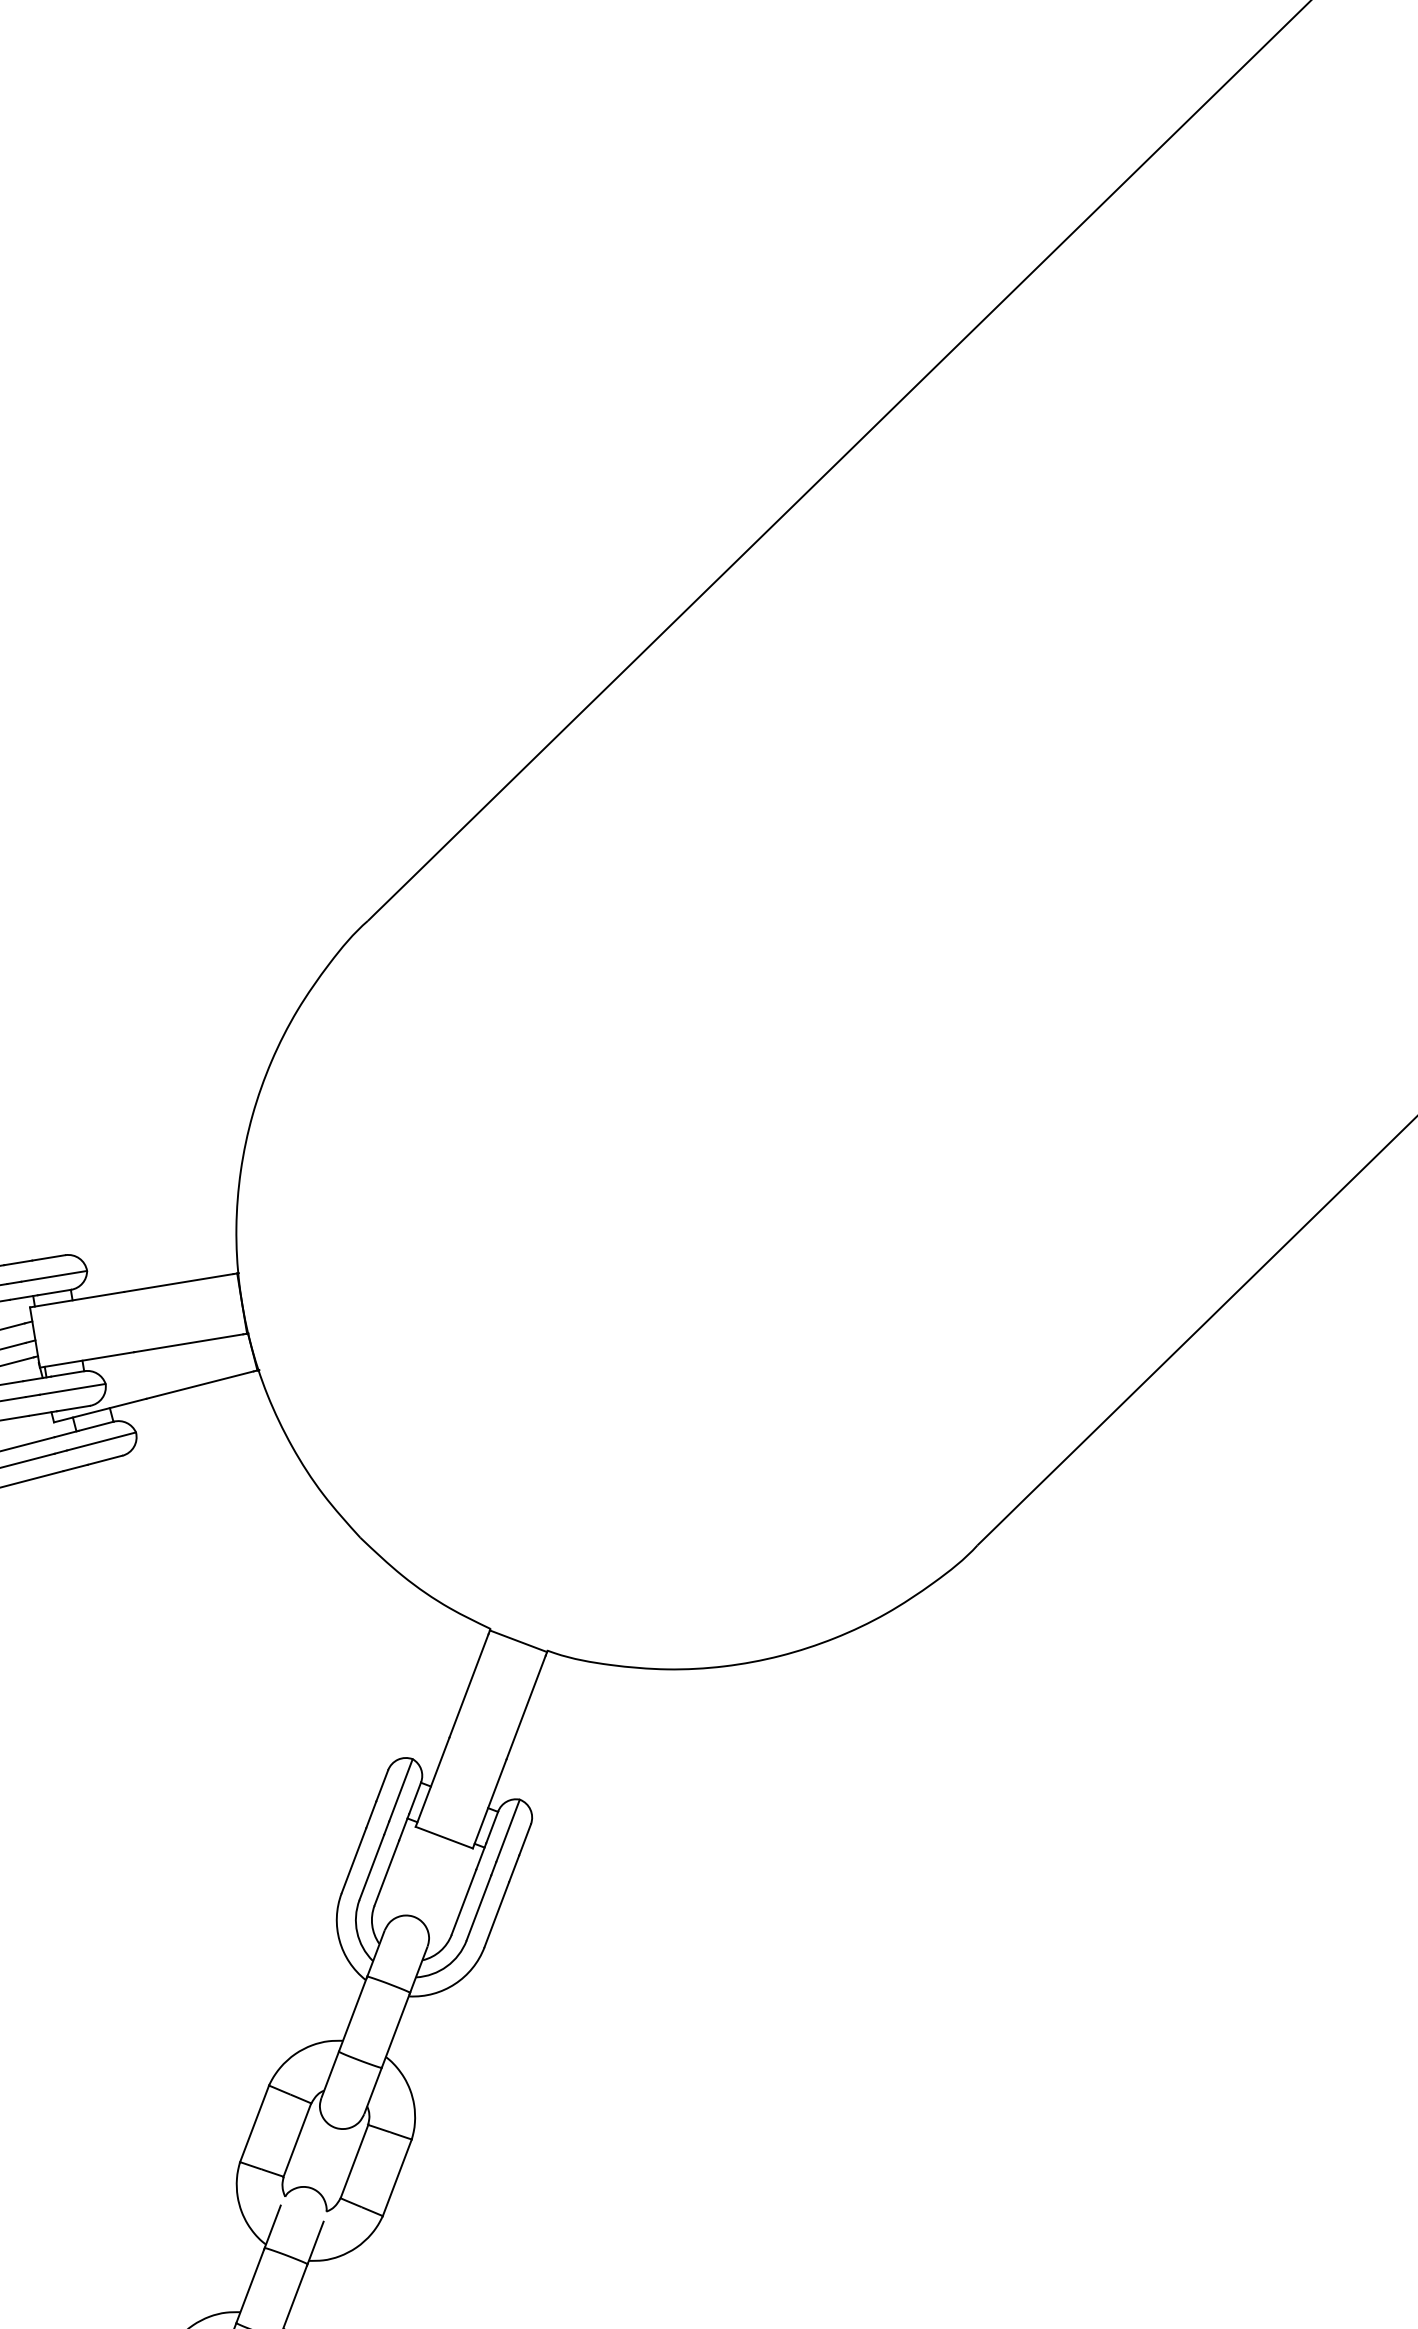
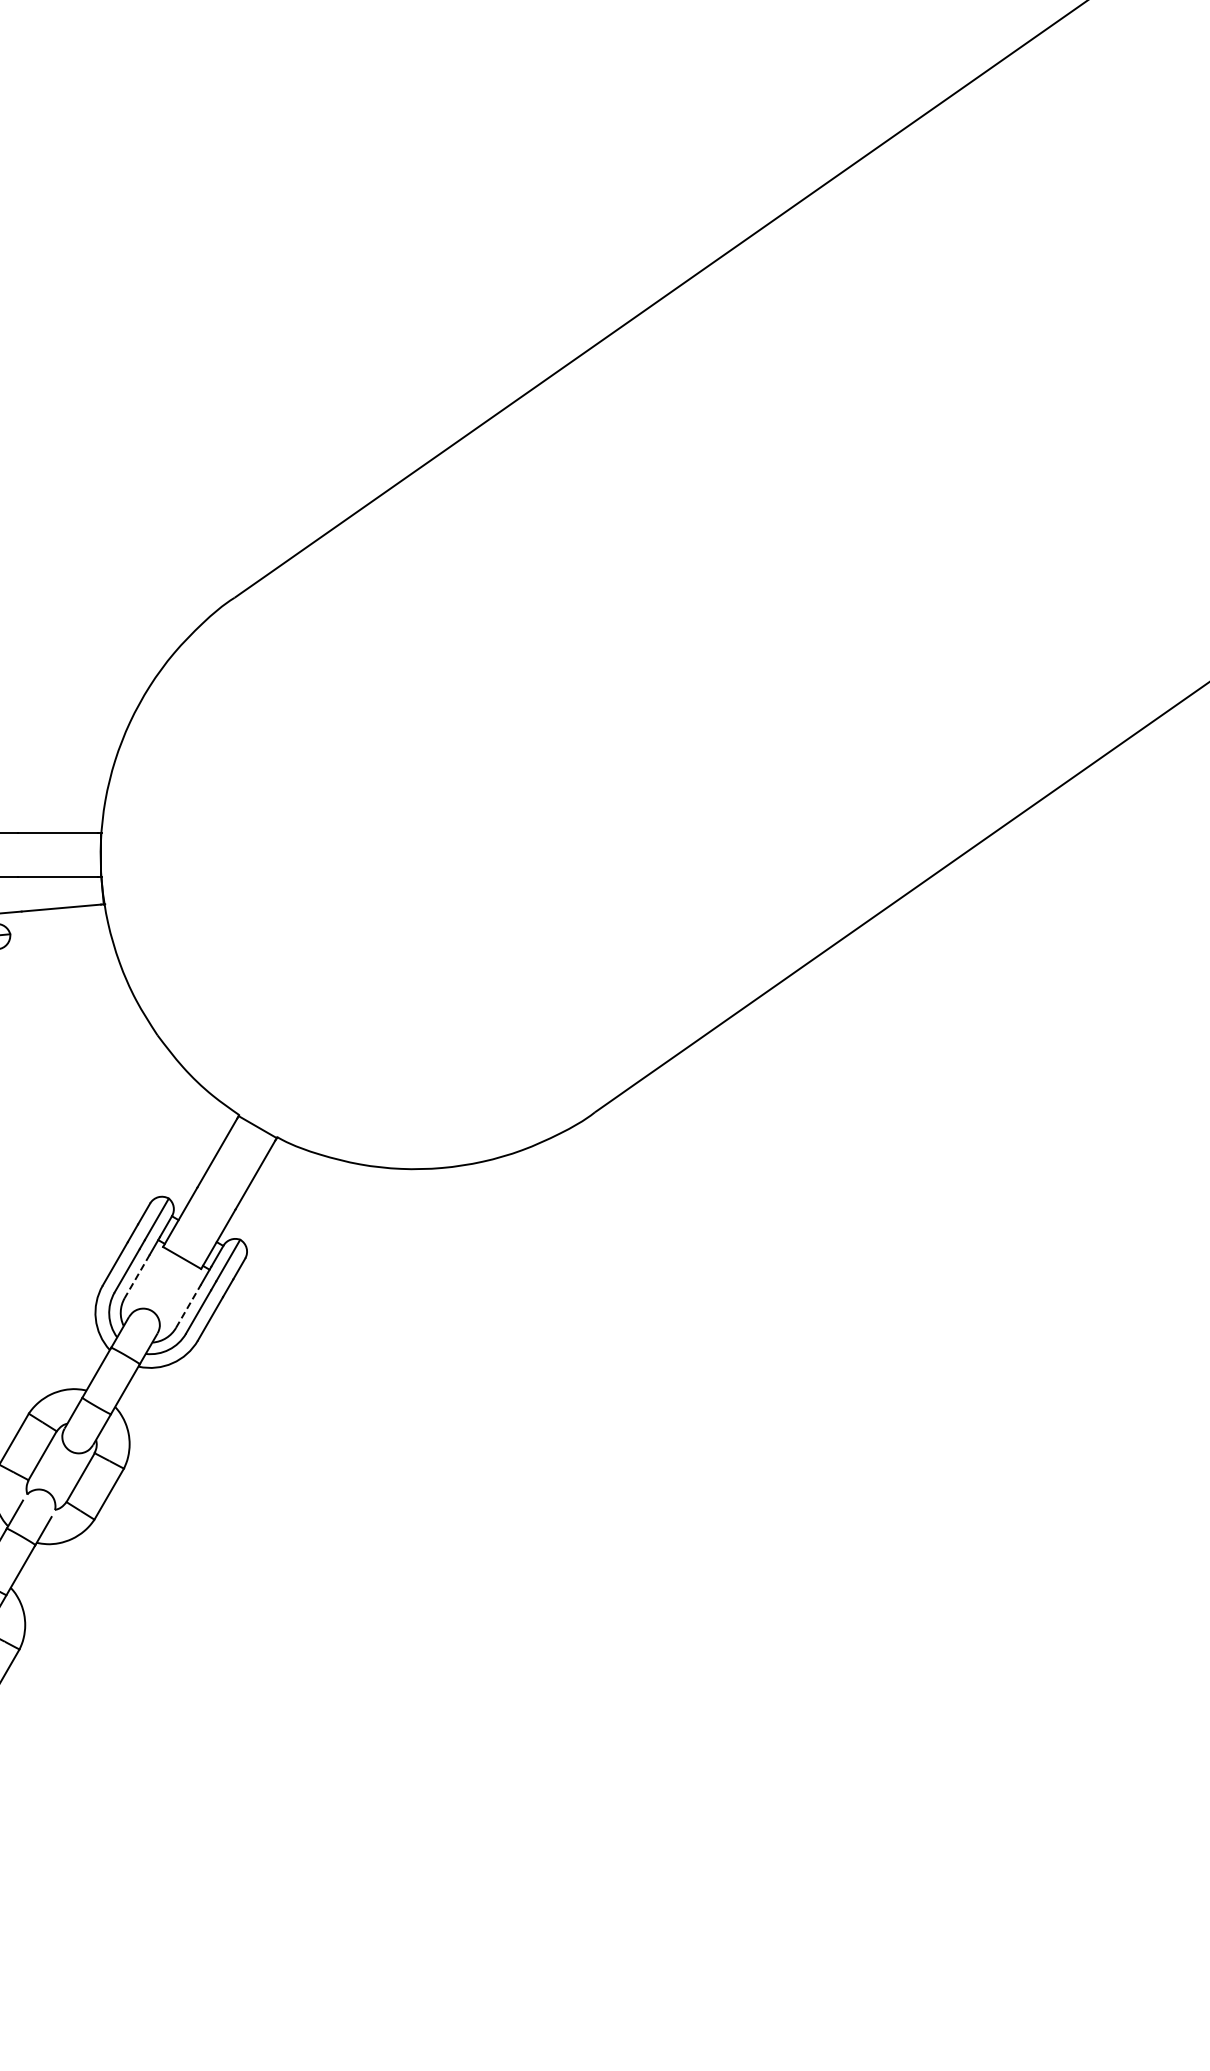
line: (385, 1873) -> (136, 1276), solid -> dashed
line: (463, 1901) -> (188, 1305), solid -> dashed

